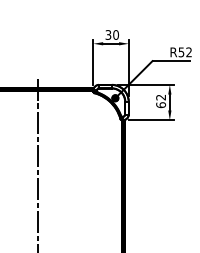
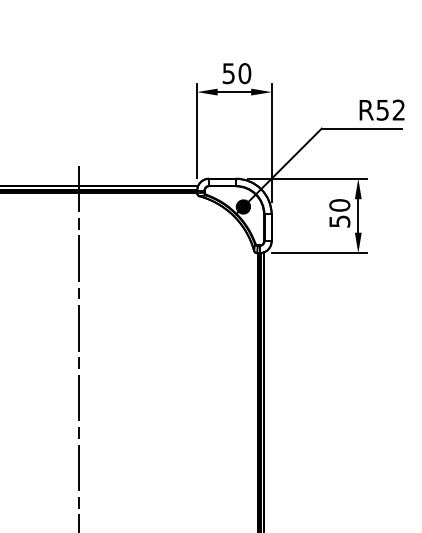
text: (108, 34) -> (228, 72), 30 -> 50
text: (161, 101) -> (340, 213), 62 -> 50

